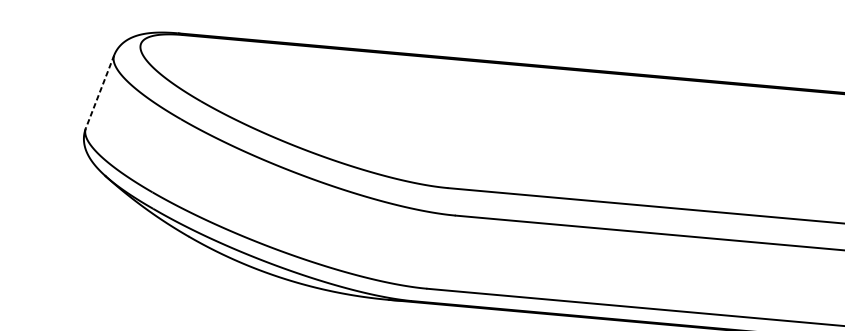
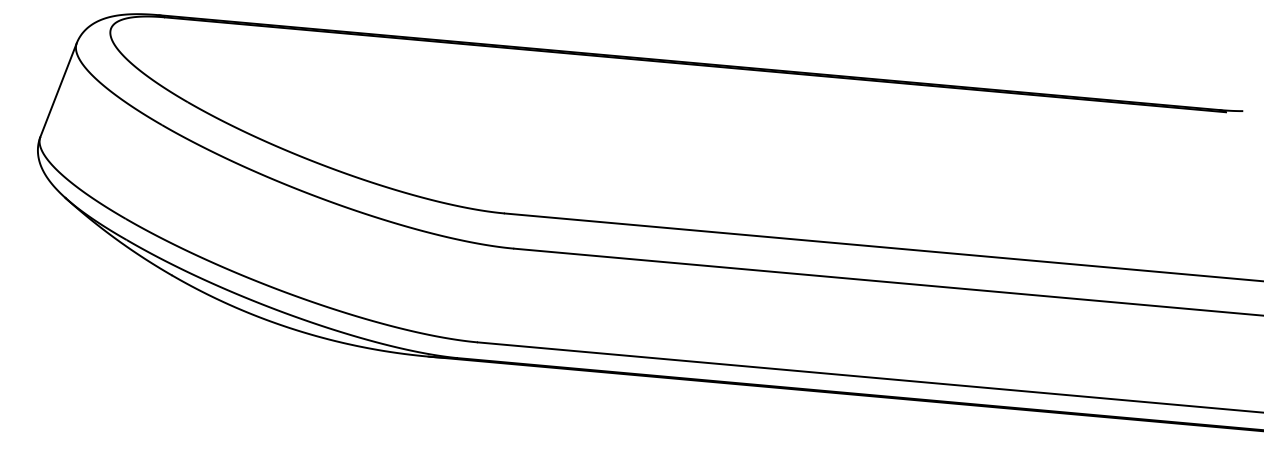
line: (99, 92) -> (58, 90), dashed -> solid

